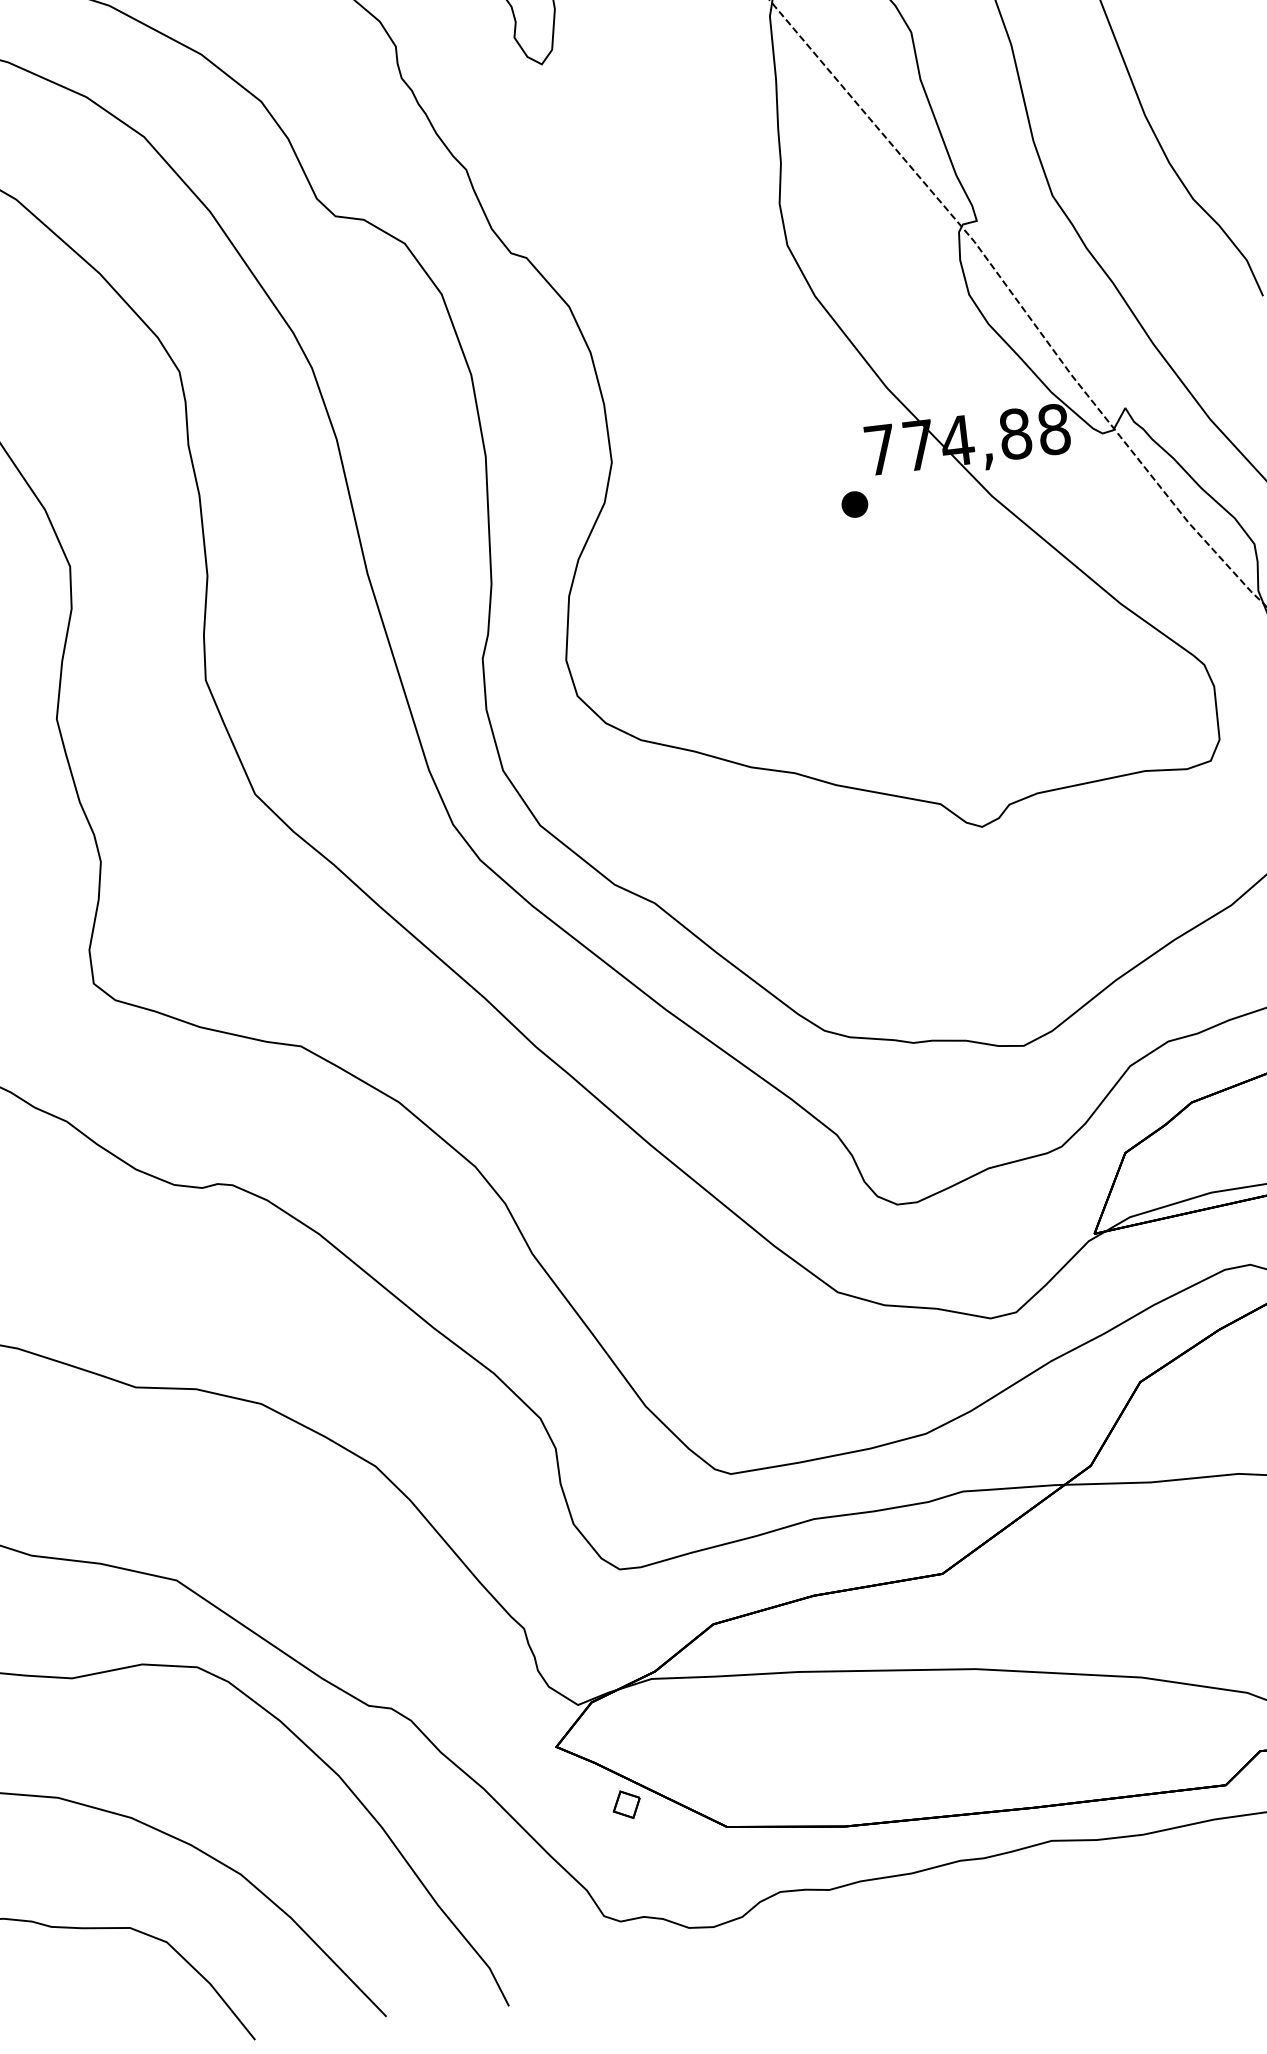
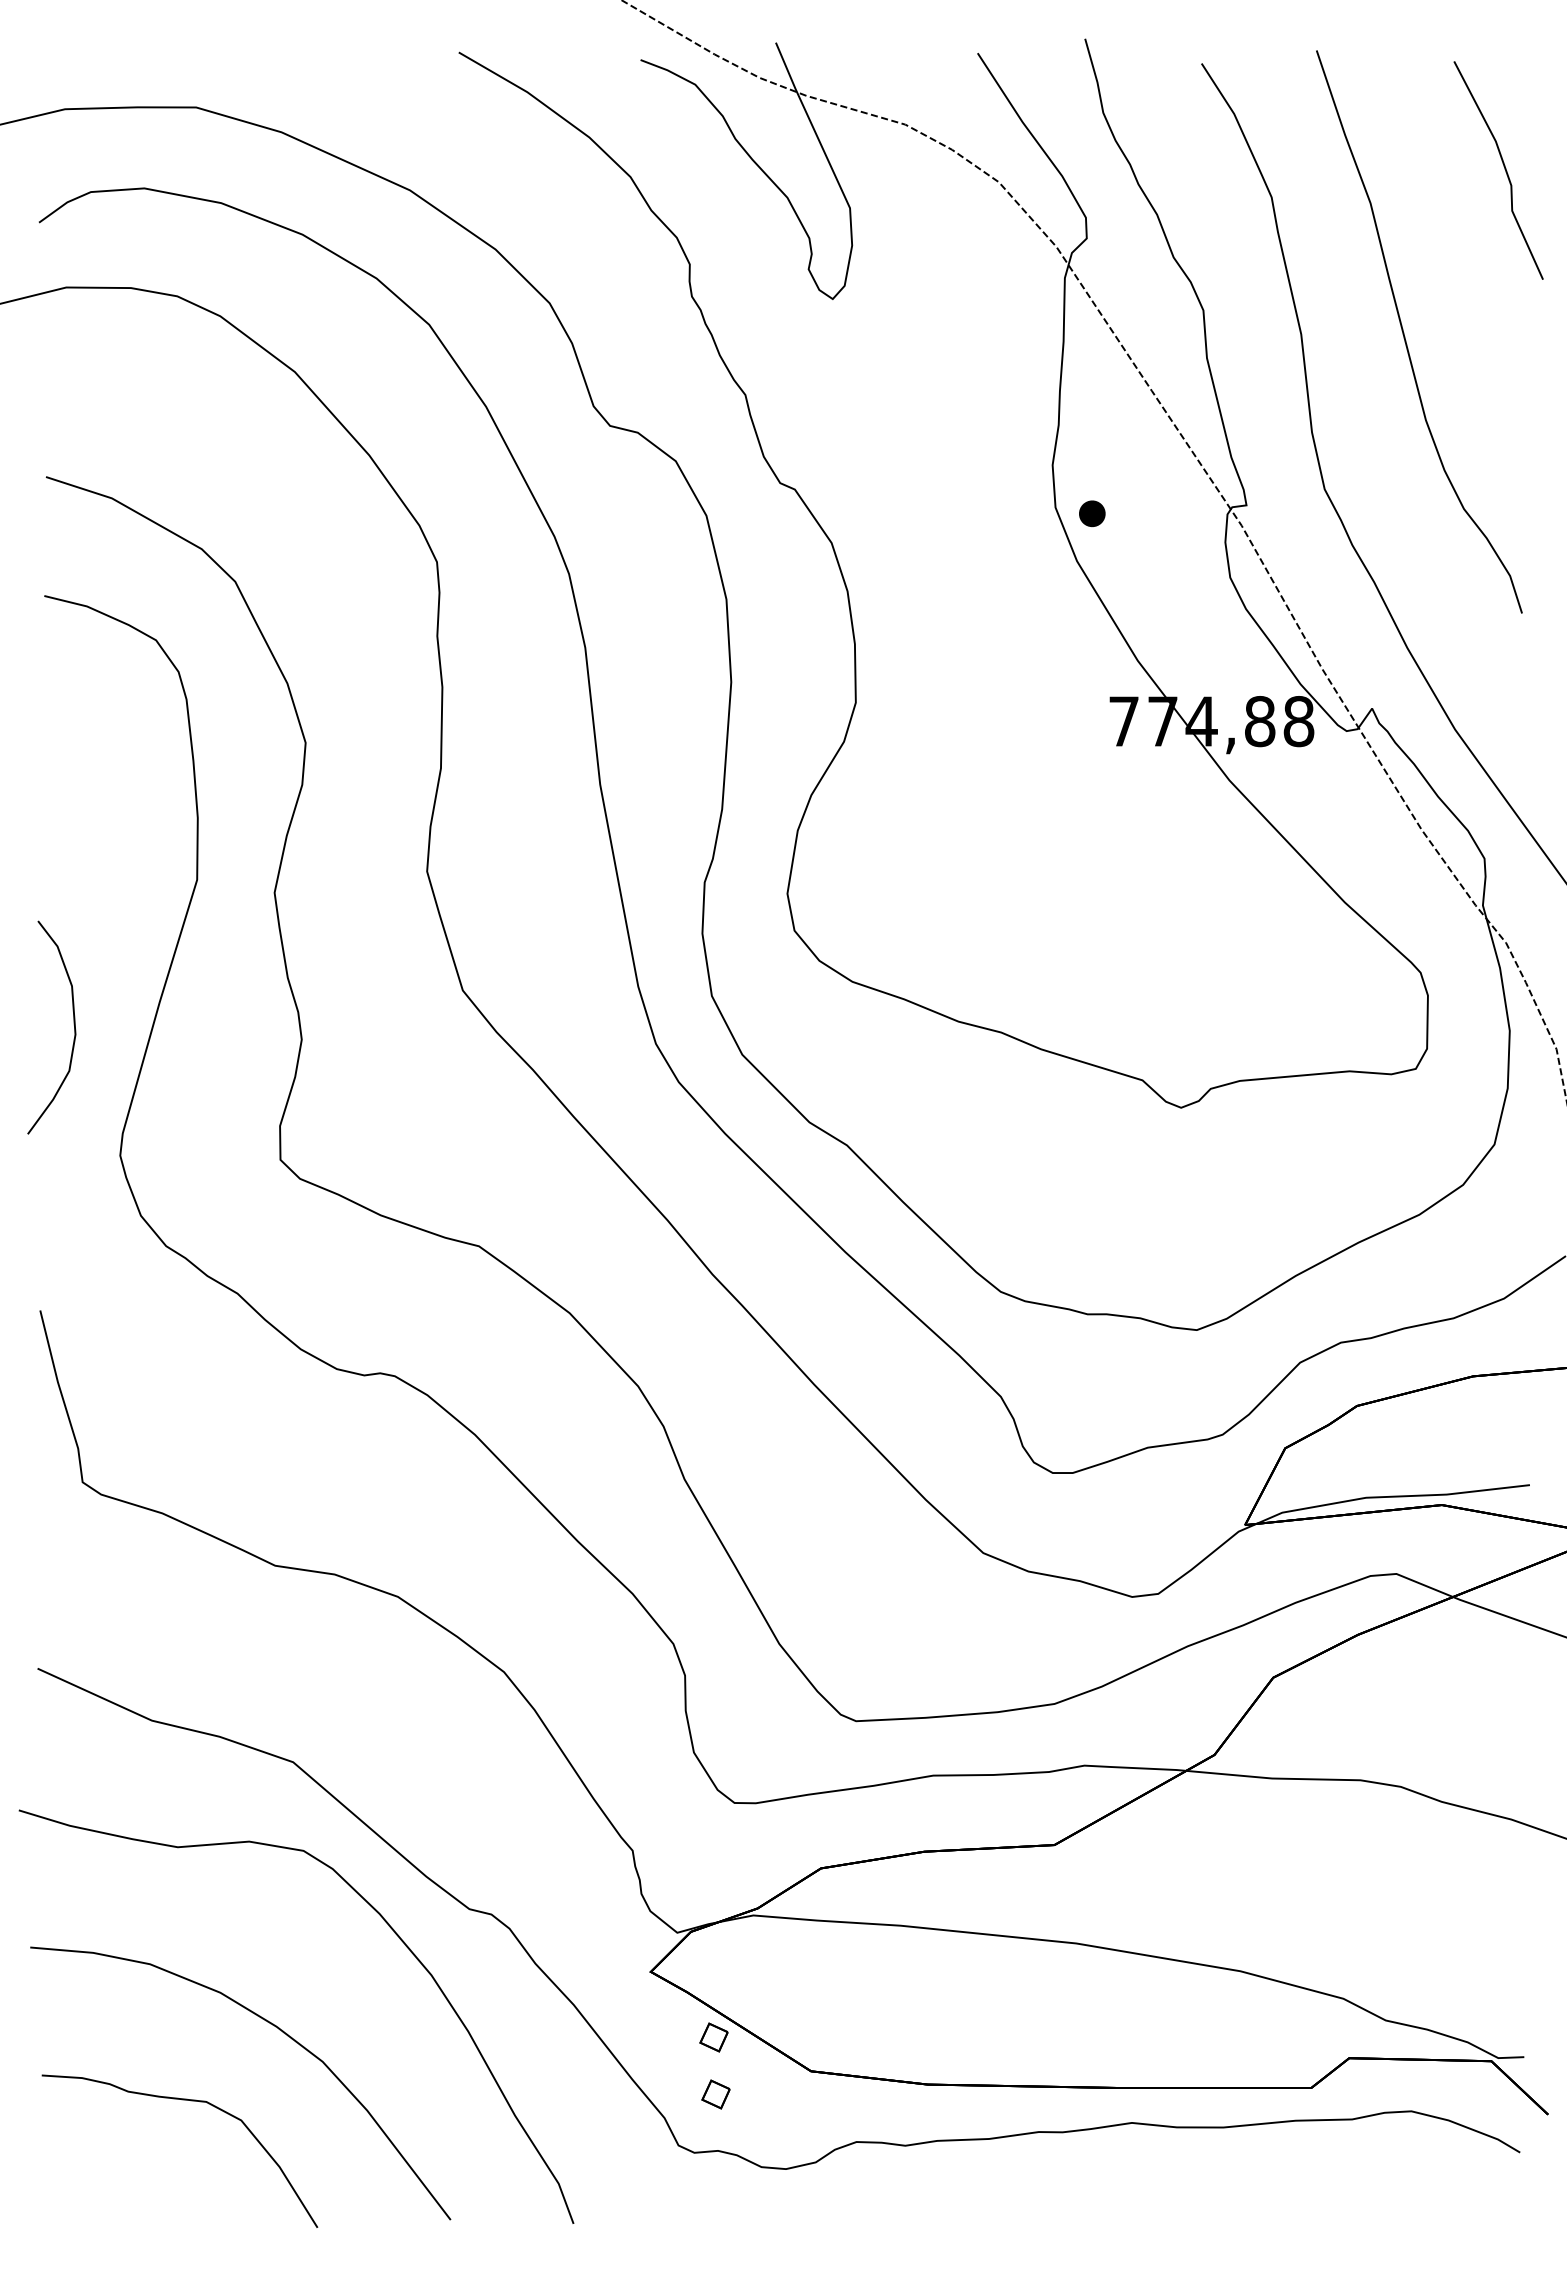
part: (855, 504) -> (1092, 513), moved
part: (634, 1861) -> (715, 2094), added

